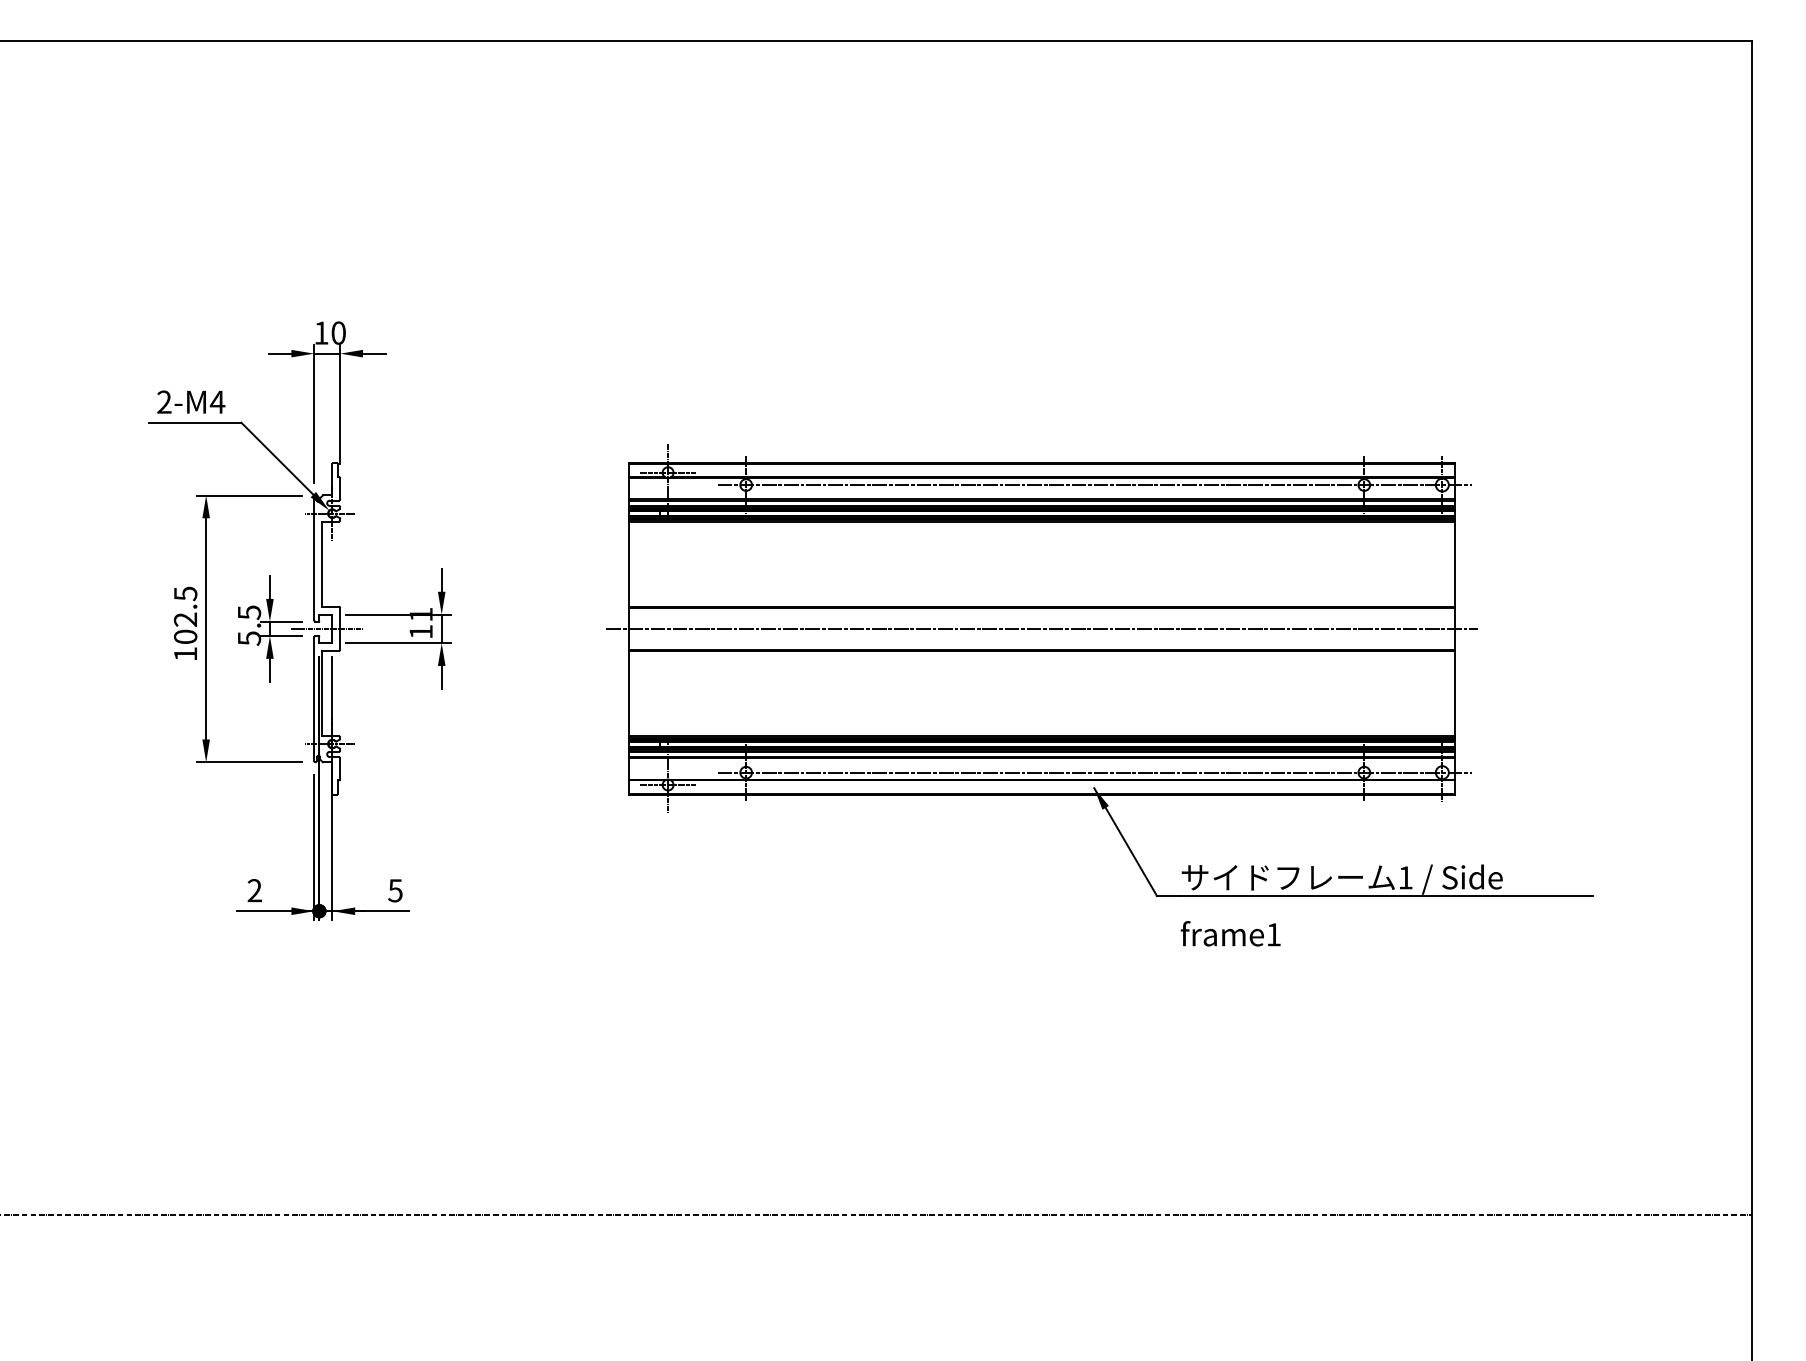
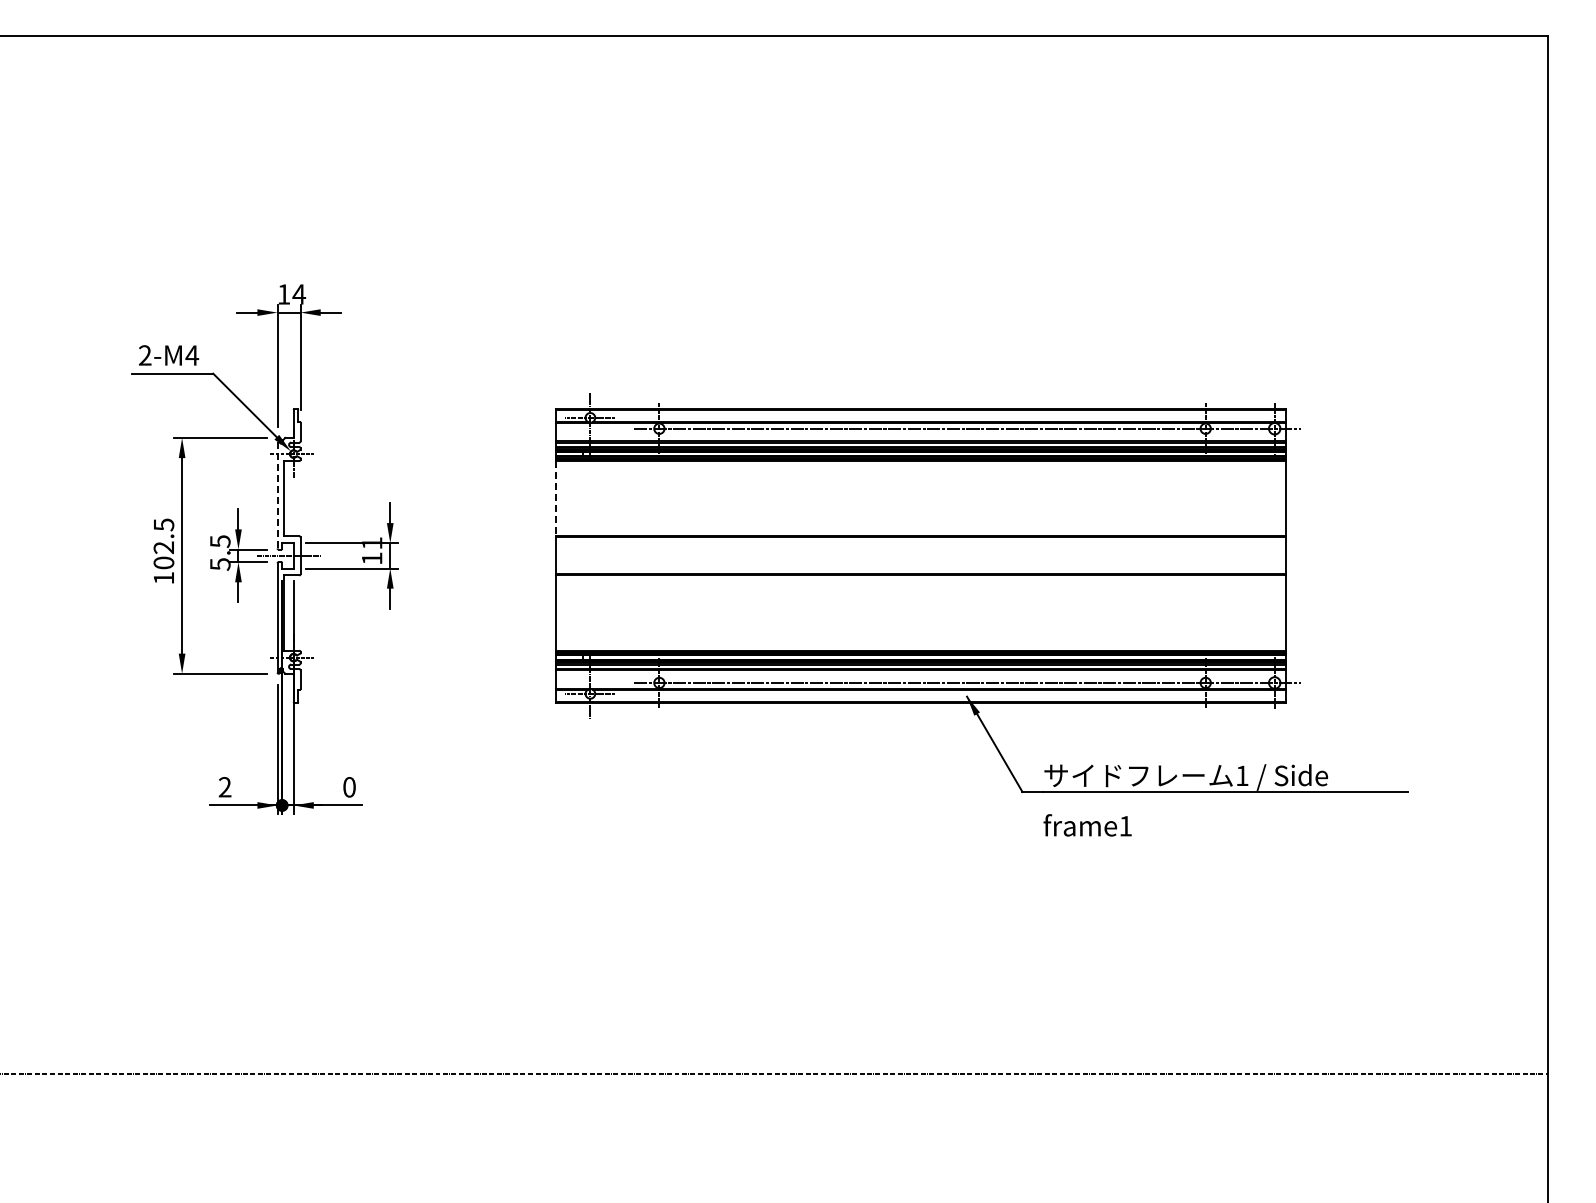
text: (338, 333) -> (299, 294), 10 -> 14
line: (314, 558) -> (277, 493), solid -> dashed
line: (628, 563) -> (555, 498), solid -> dashed
line: (1041, 628) -> (920, 555), removed
text: (395, 890) -> (349, 787), 5 -> 0

